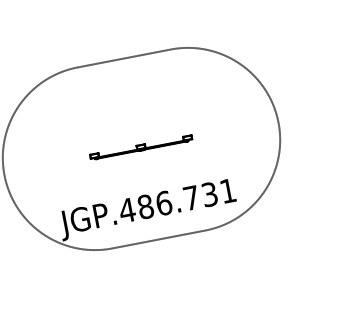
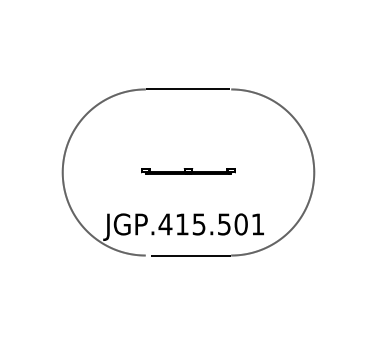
text: (177, 200) -> (211, 224), JGP.486.731 -> JGP.415.501

